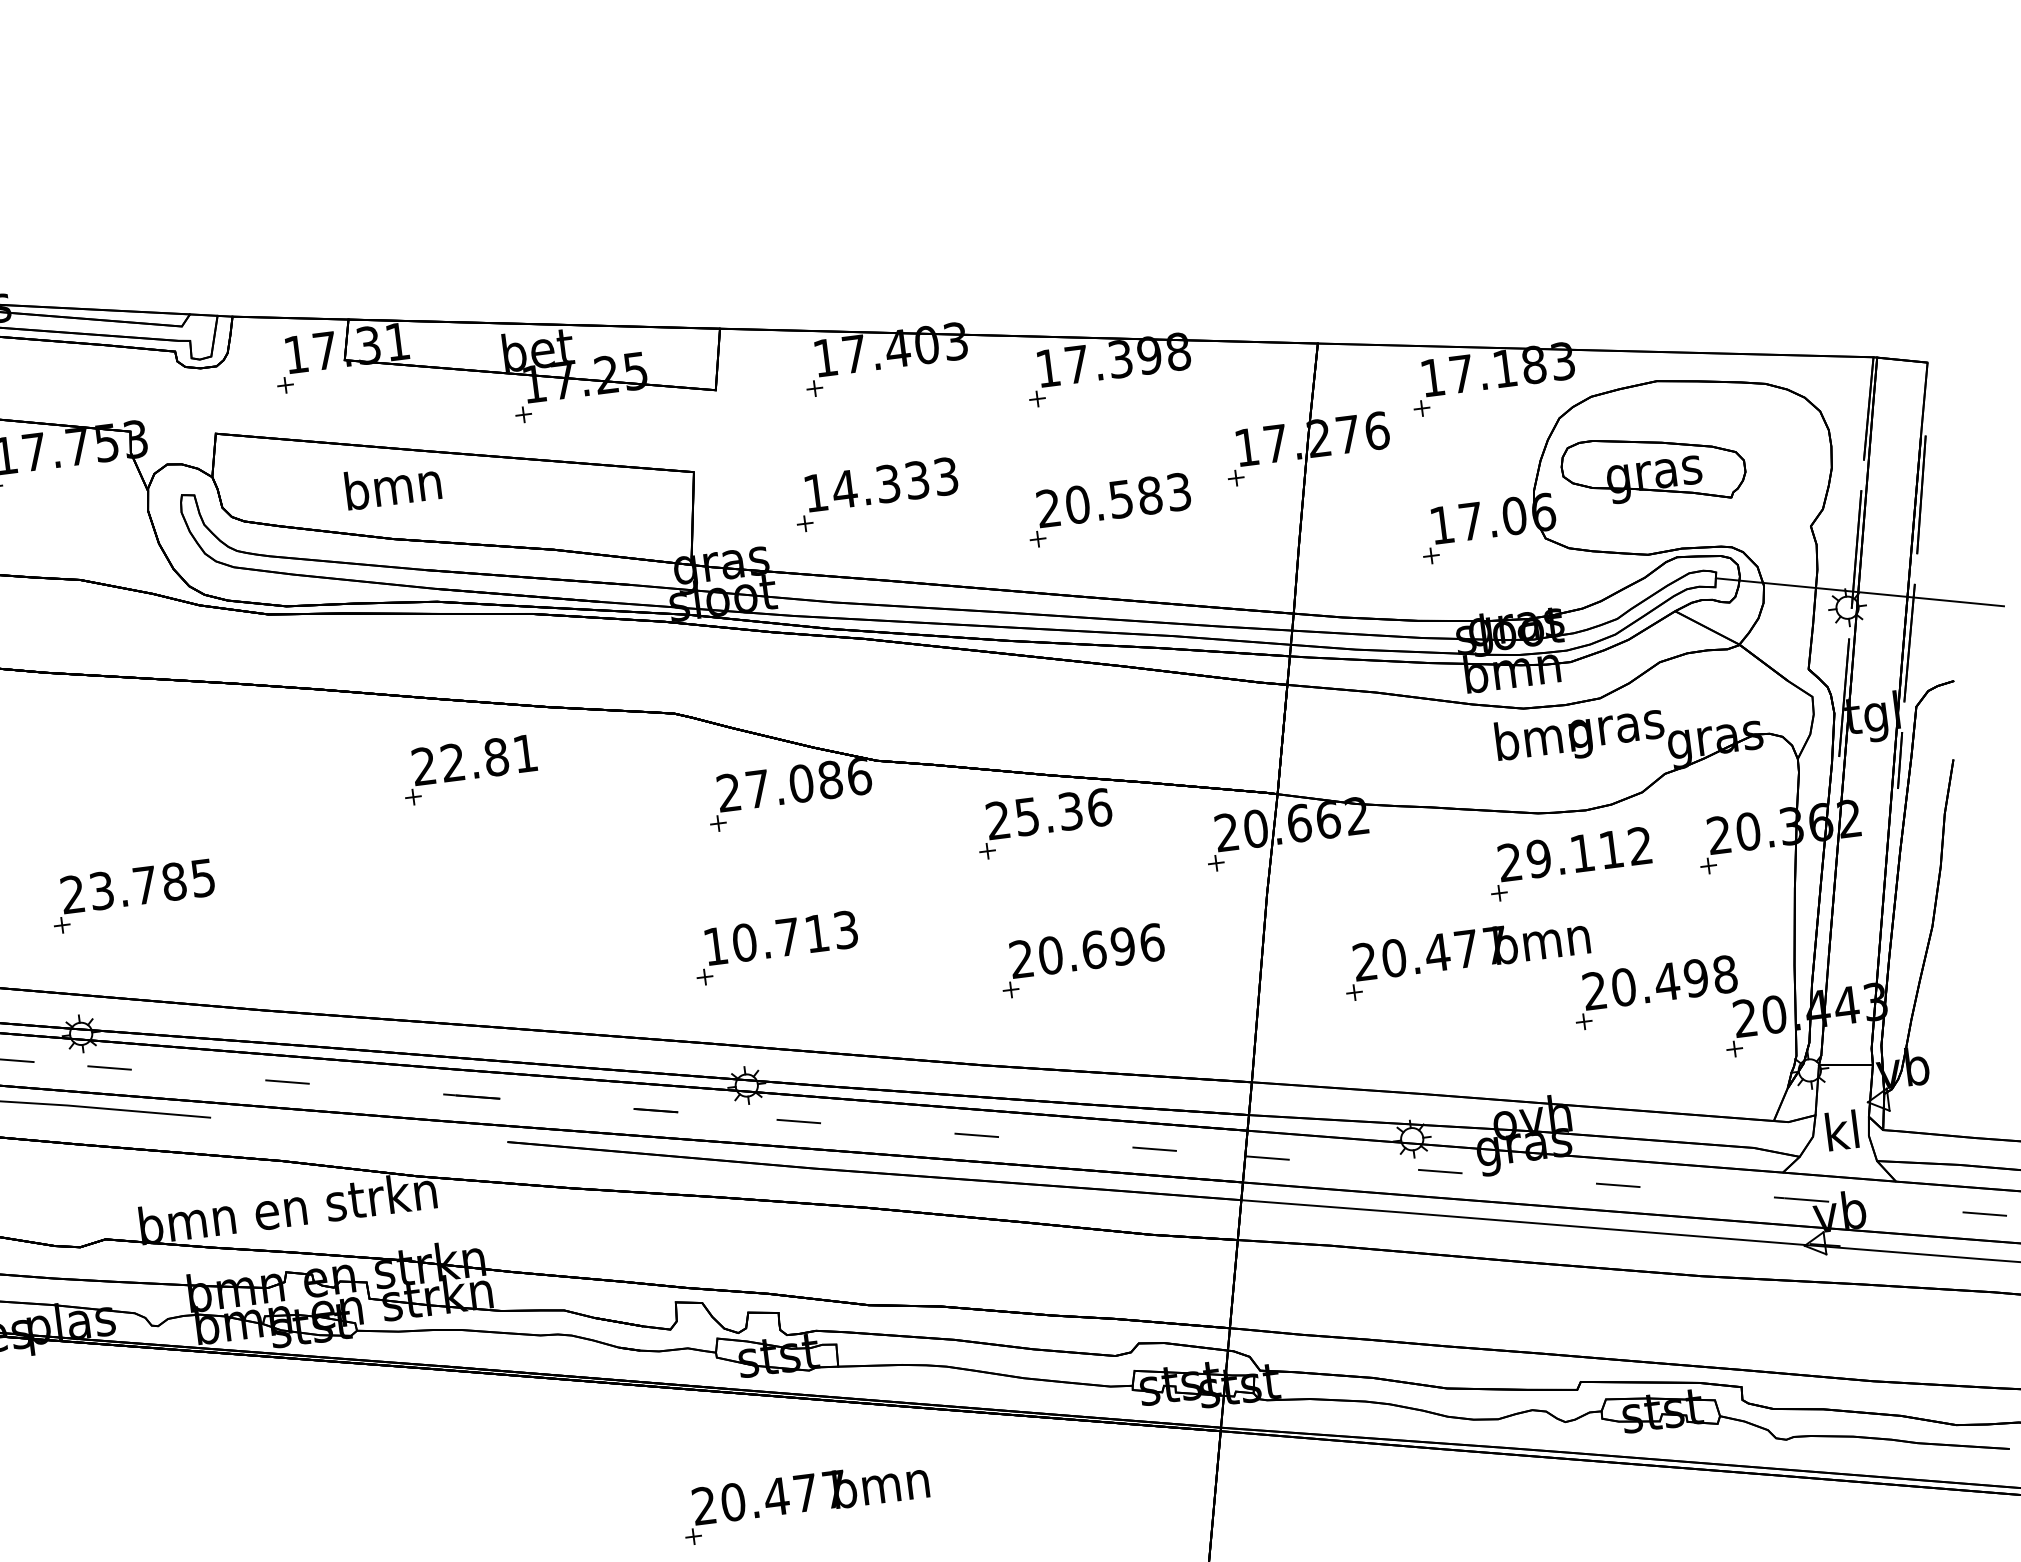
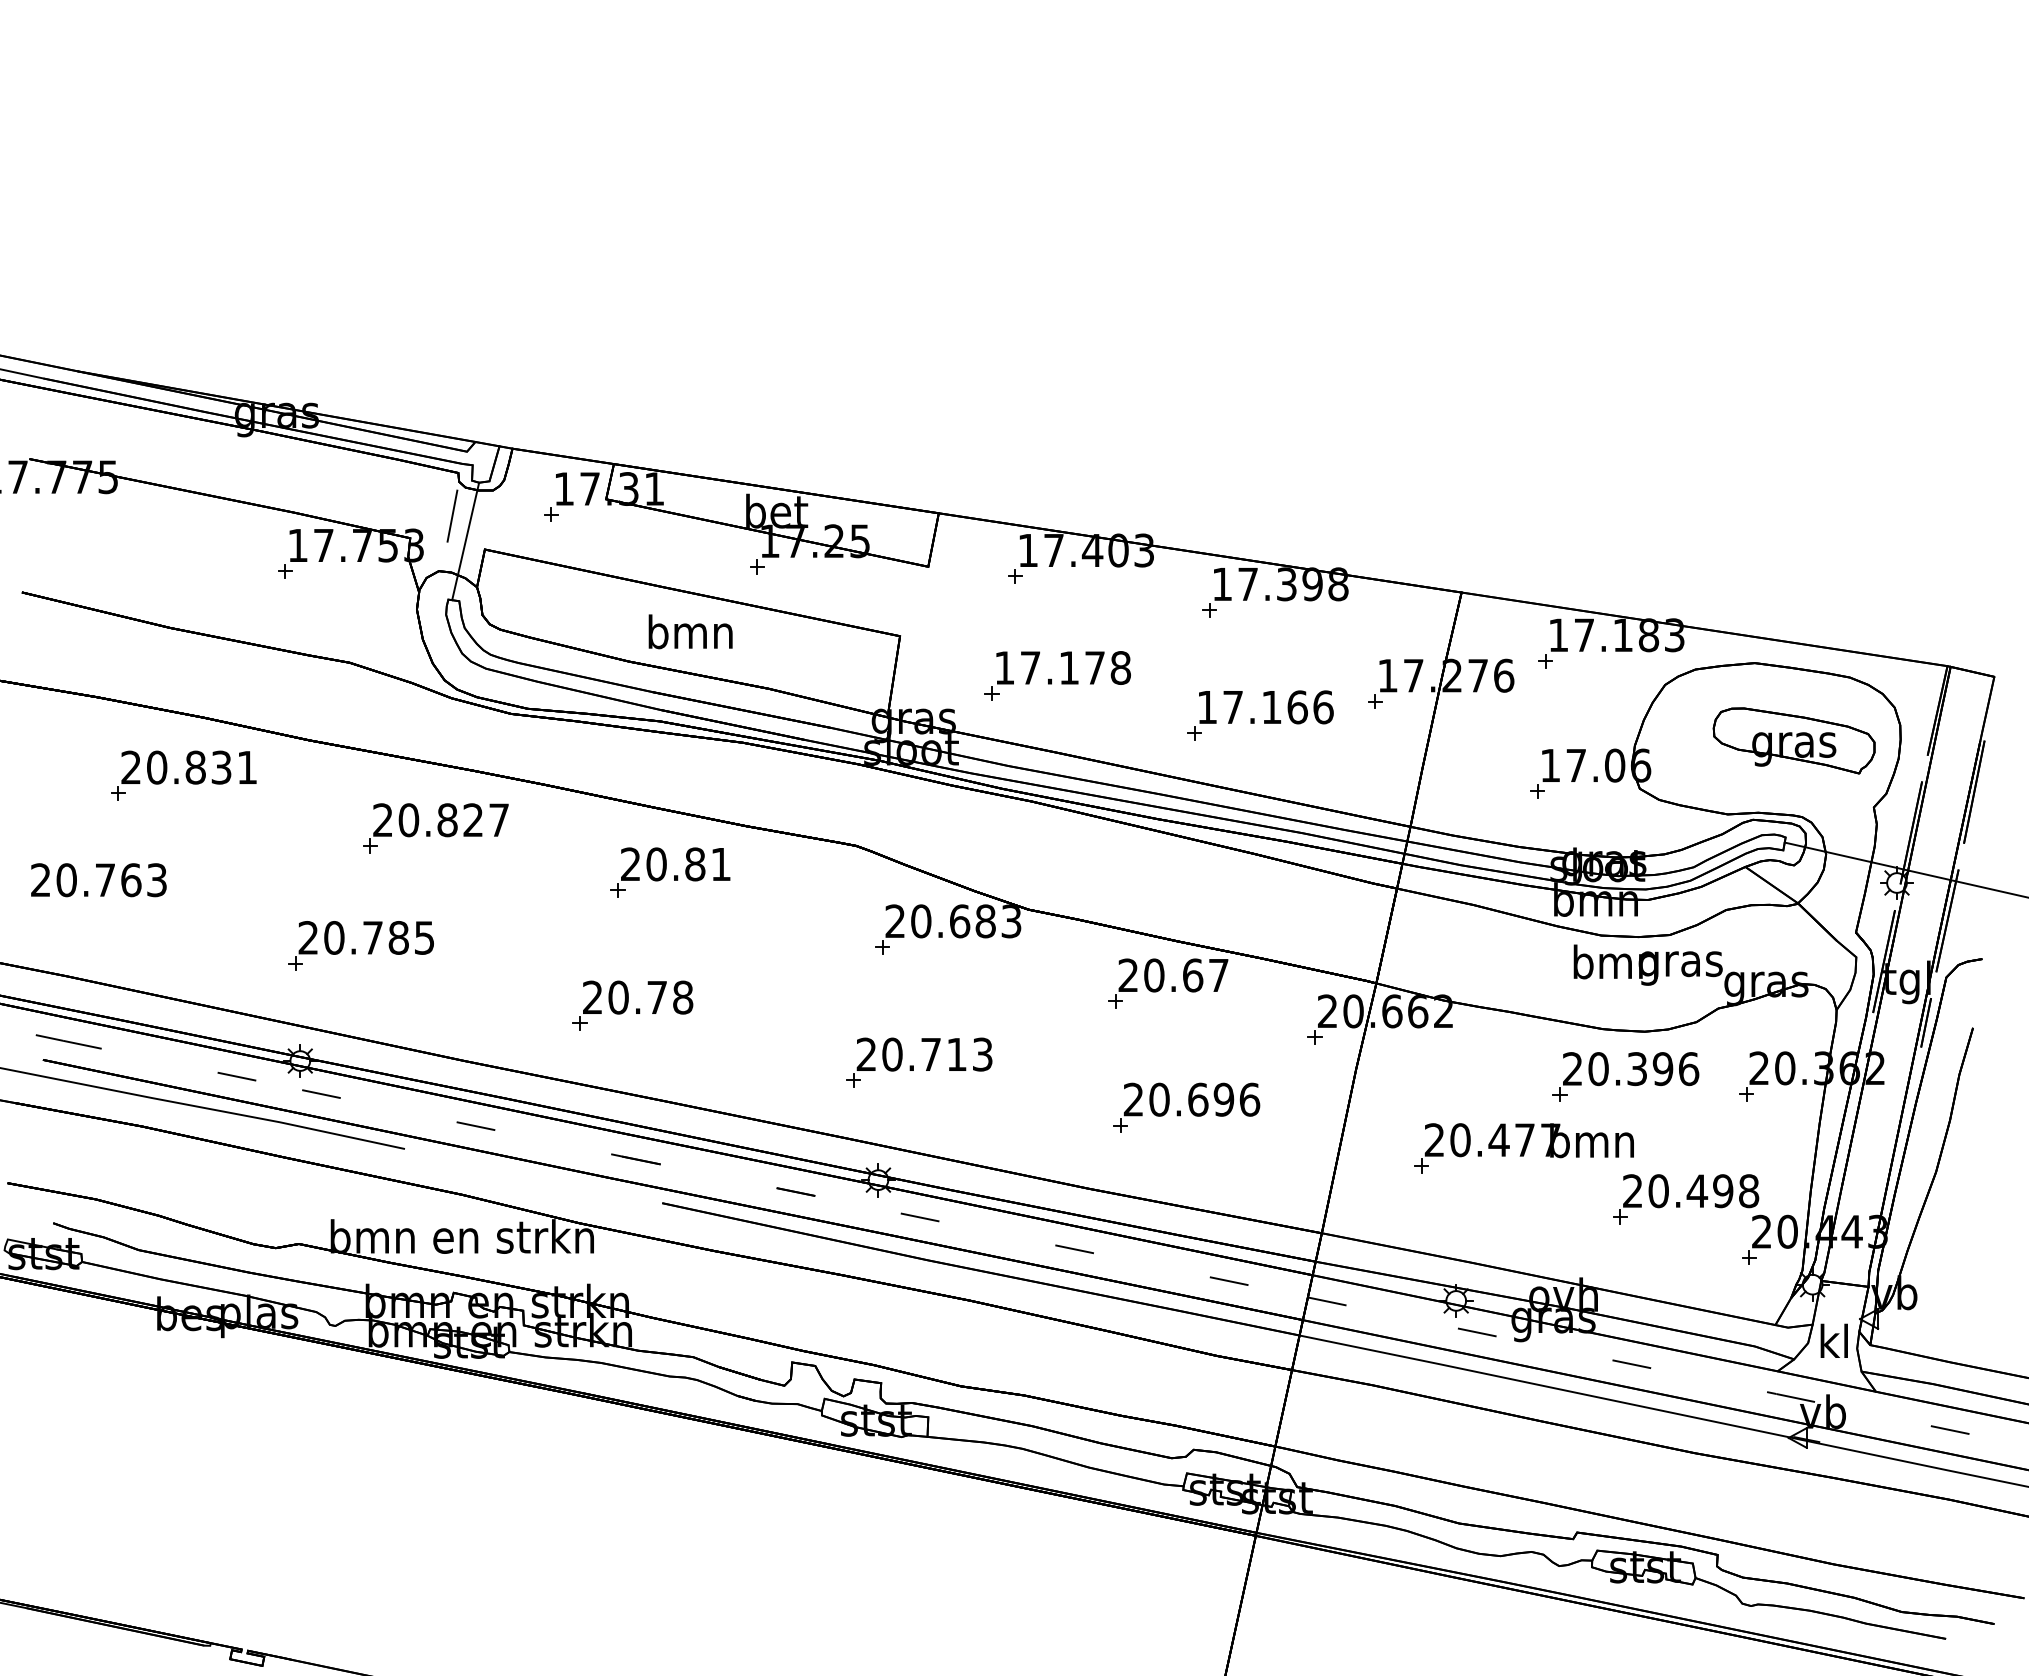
line: (174, 400) -> (452, 515), added
line: (192, 427) -> (465, 541), added
part: (1652, 469) -> (1793, 740), moved
text: (894, 482) -> (1074, 667), 14.333 -> 17.178
text: (392, 485) -> (690, 631), moved
text: (1114, 500) -> (1265, 707), 20.583 -> 17.166
part: (199, 753) -> (435, 828), added
text: (453, 762) -> (656, 864), 22.81 -> 20.81
text: (808, 782) -> (966, 921), 27.086 -> 20.683
text: (1063, 812) -> (1186, 975), 25.36 -> 20.67
text: (1589, 852) -> (1643, 1069), 29.112 -> 20.396
text: (102, 890) -> (334, 937), 23.785 -> 20.785
part: (446, 924) -> (632, 1005), added
text: (714, 945) -> (865, 1053), 10.713 -> 20.713
part: (805, 1502) -> (883, 1552), removed

